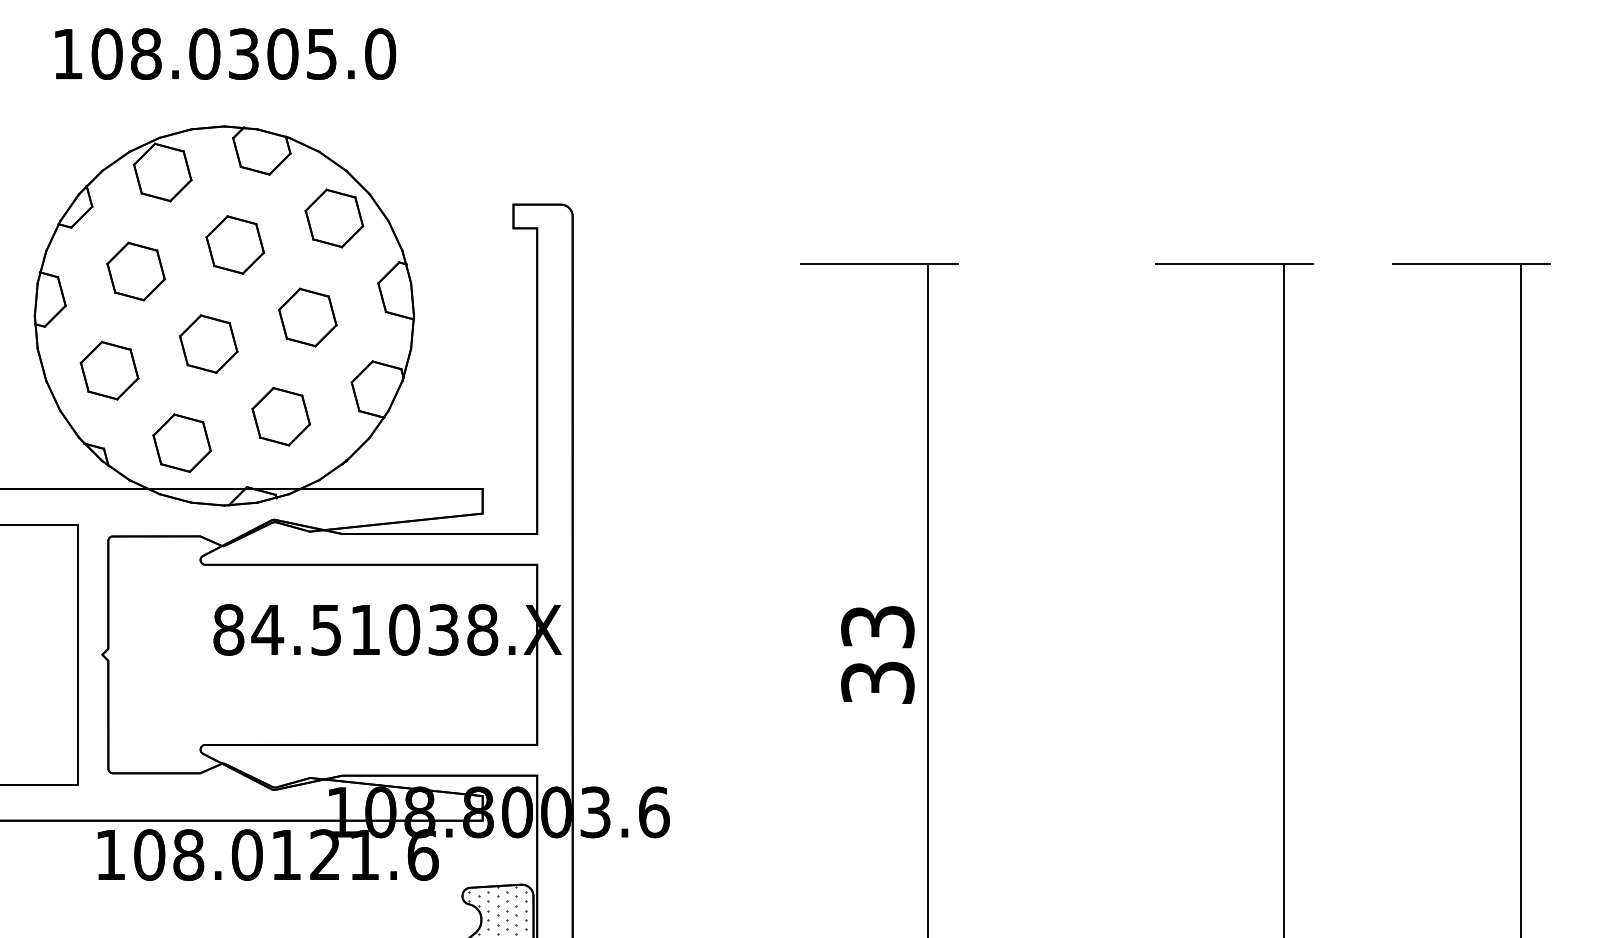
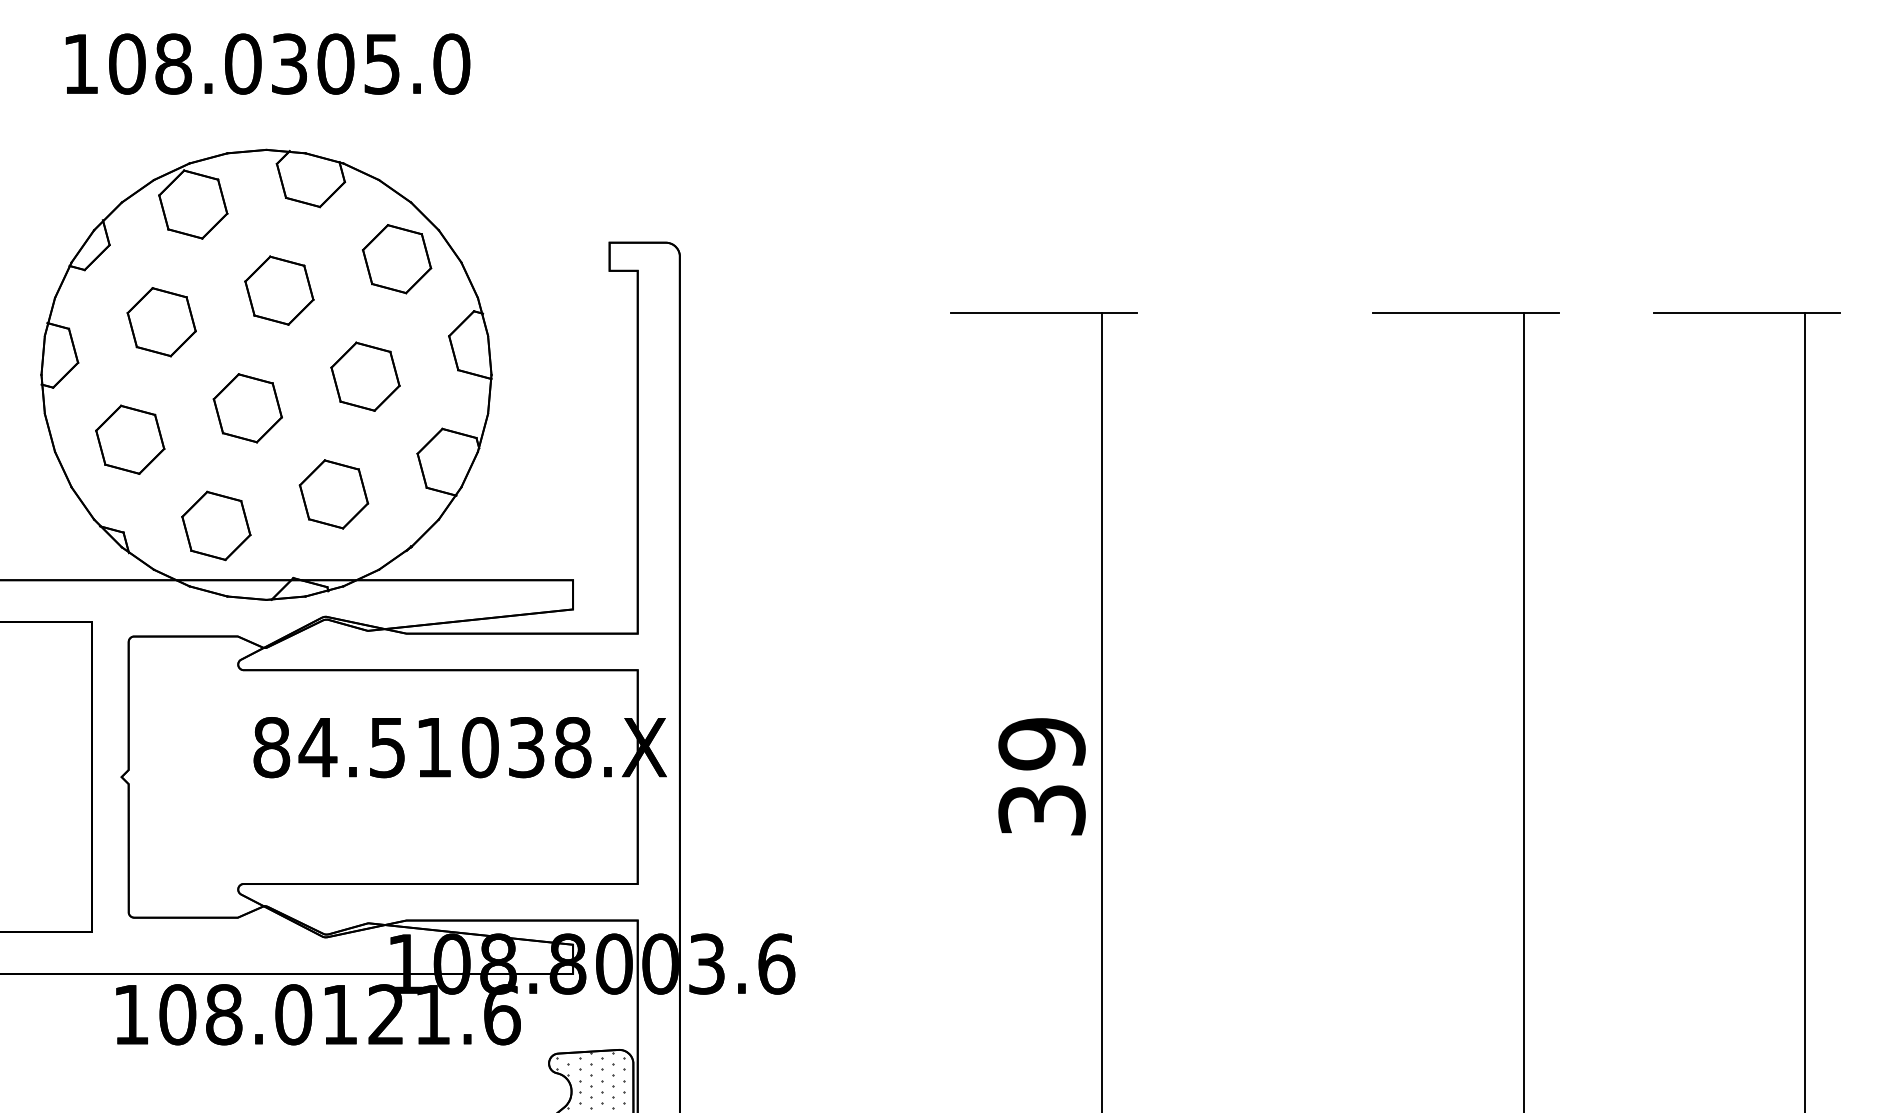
text: (877, 627) -> (1041, 744), 33 -> 39

